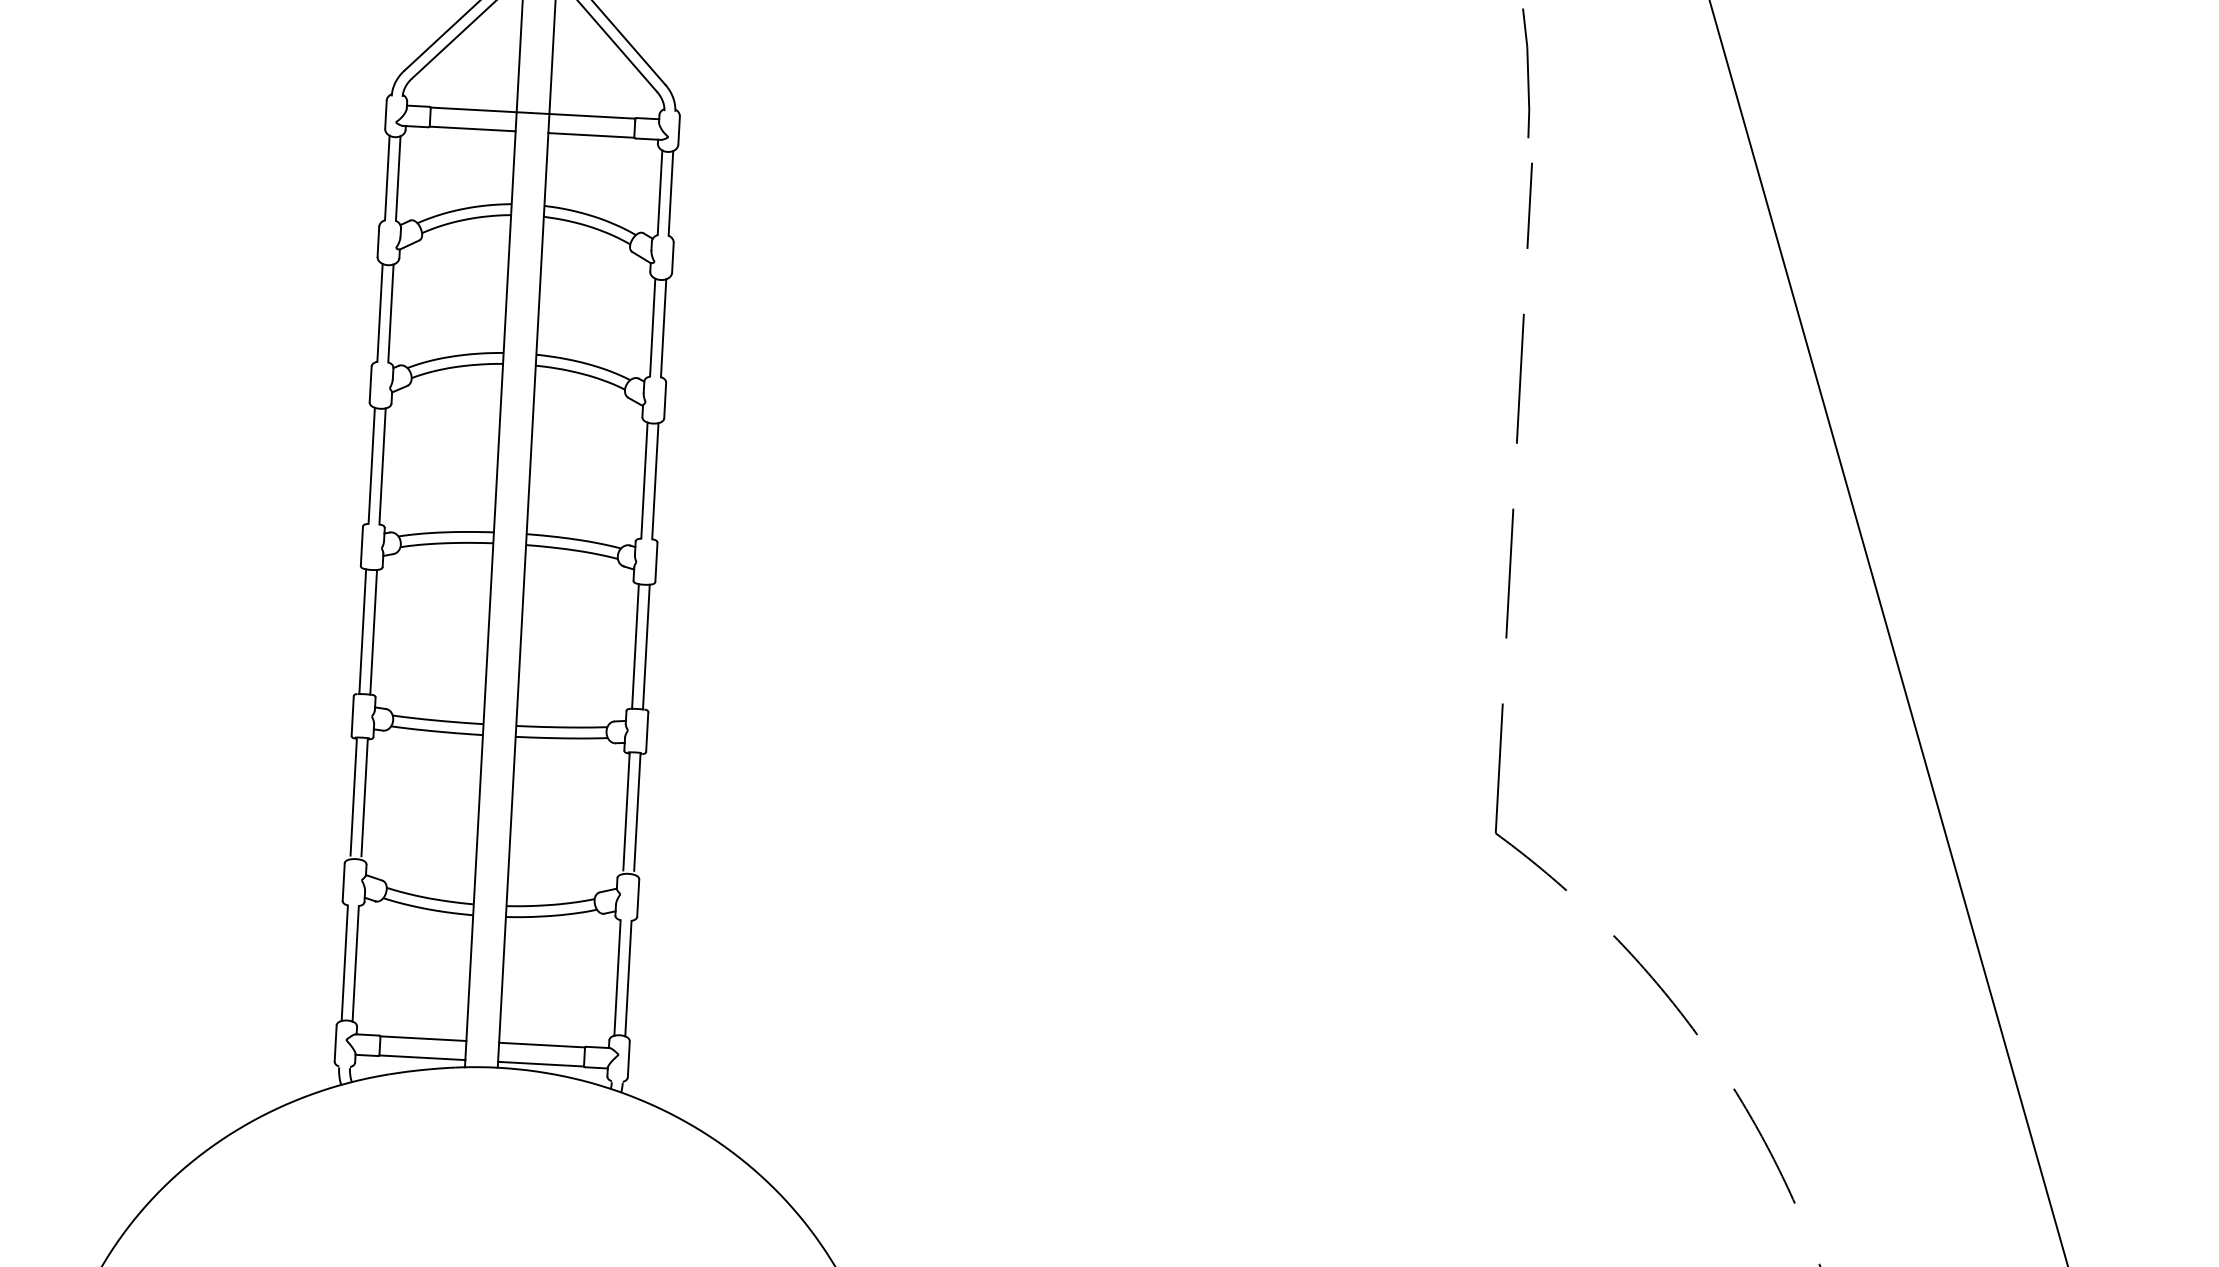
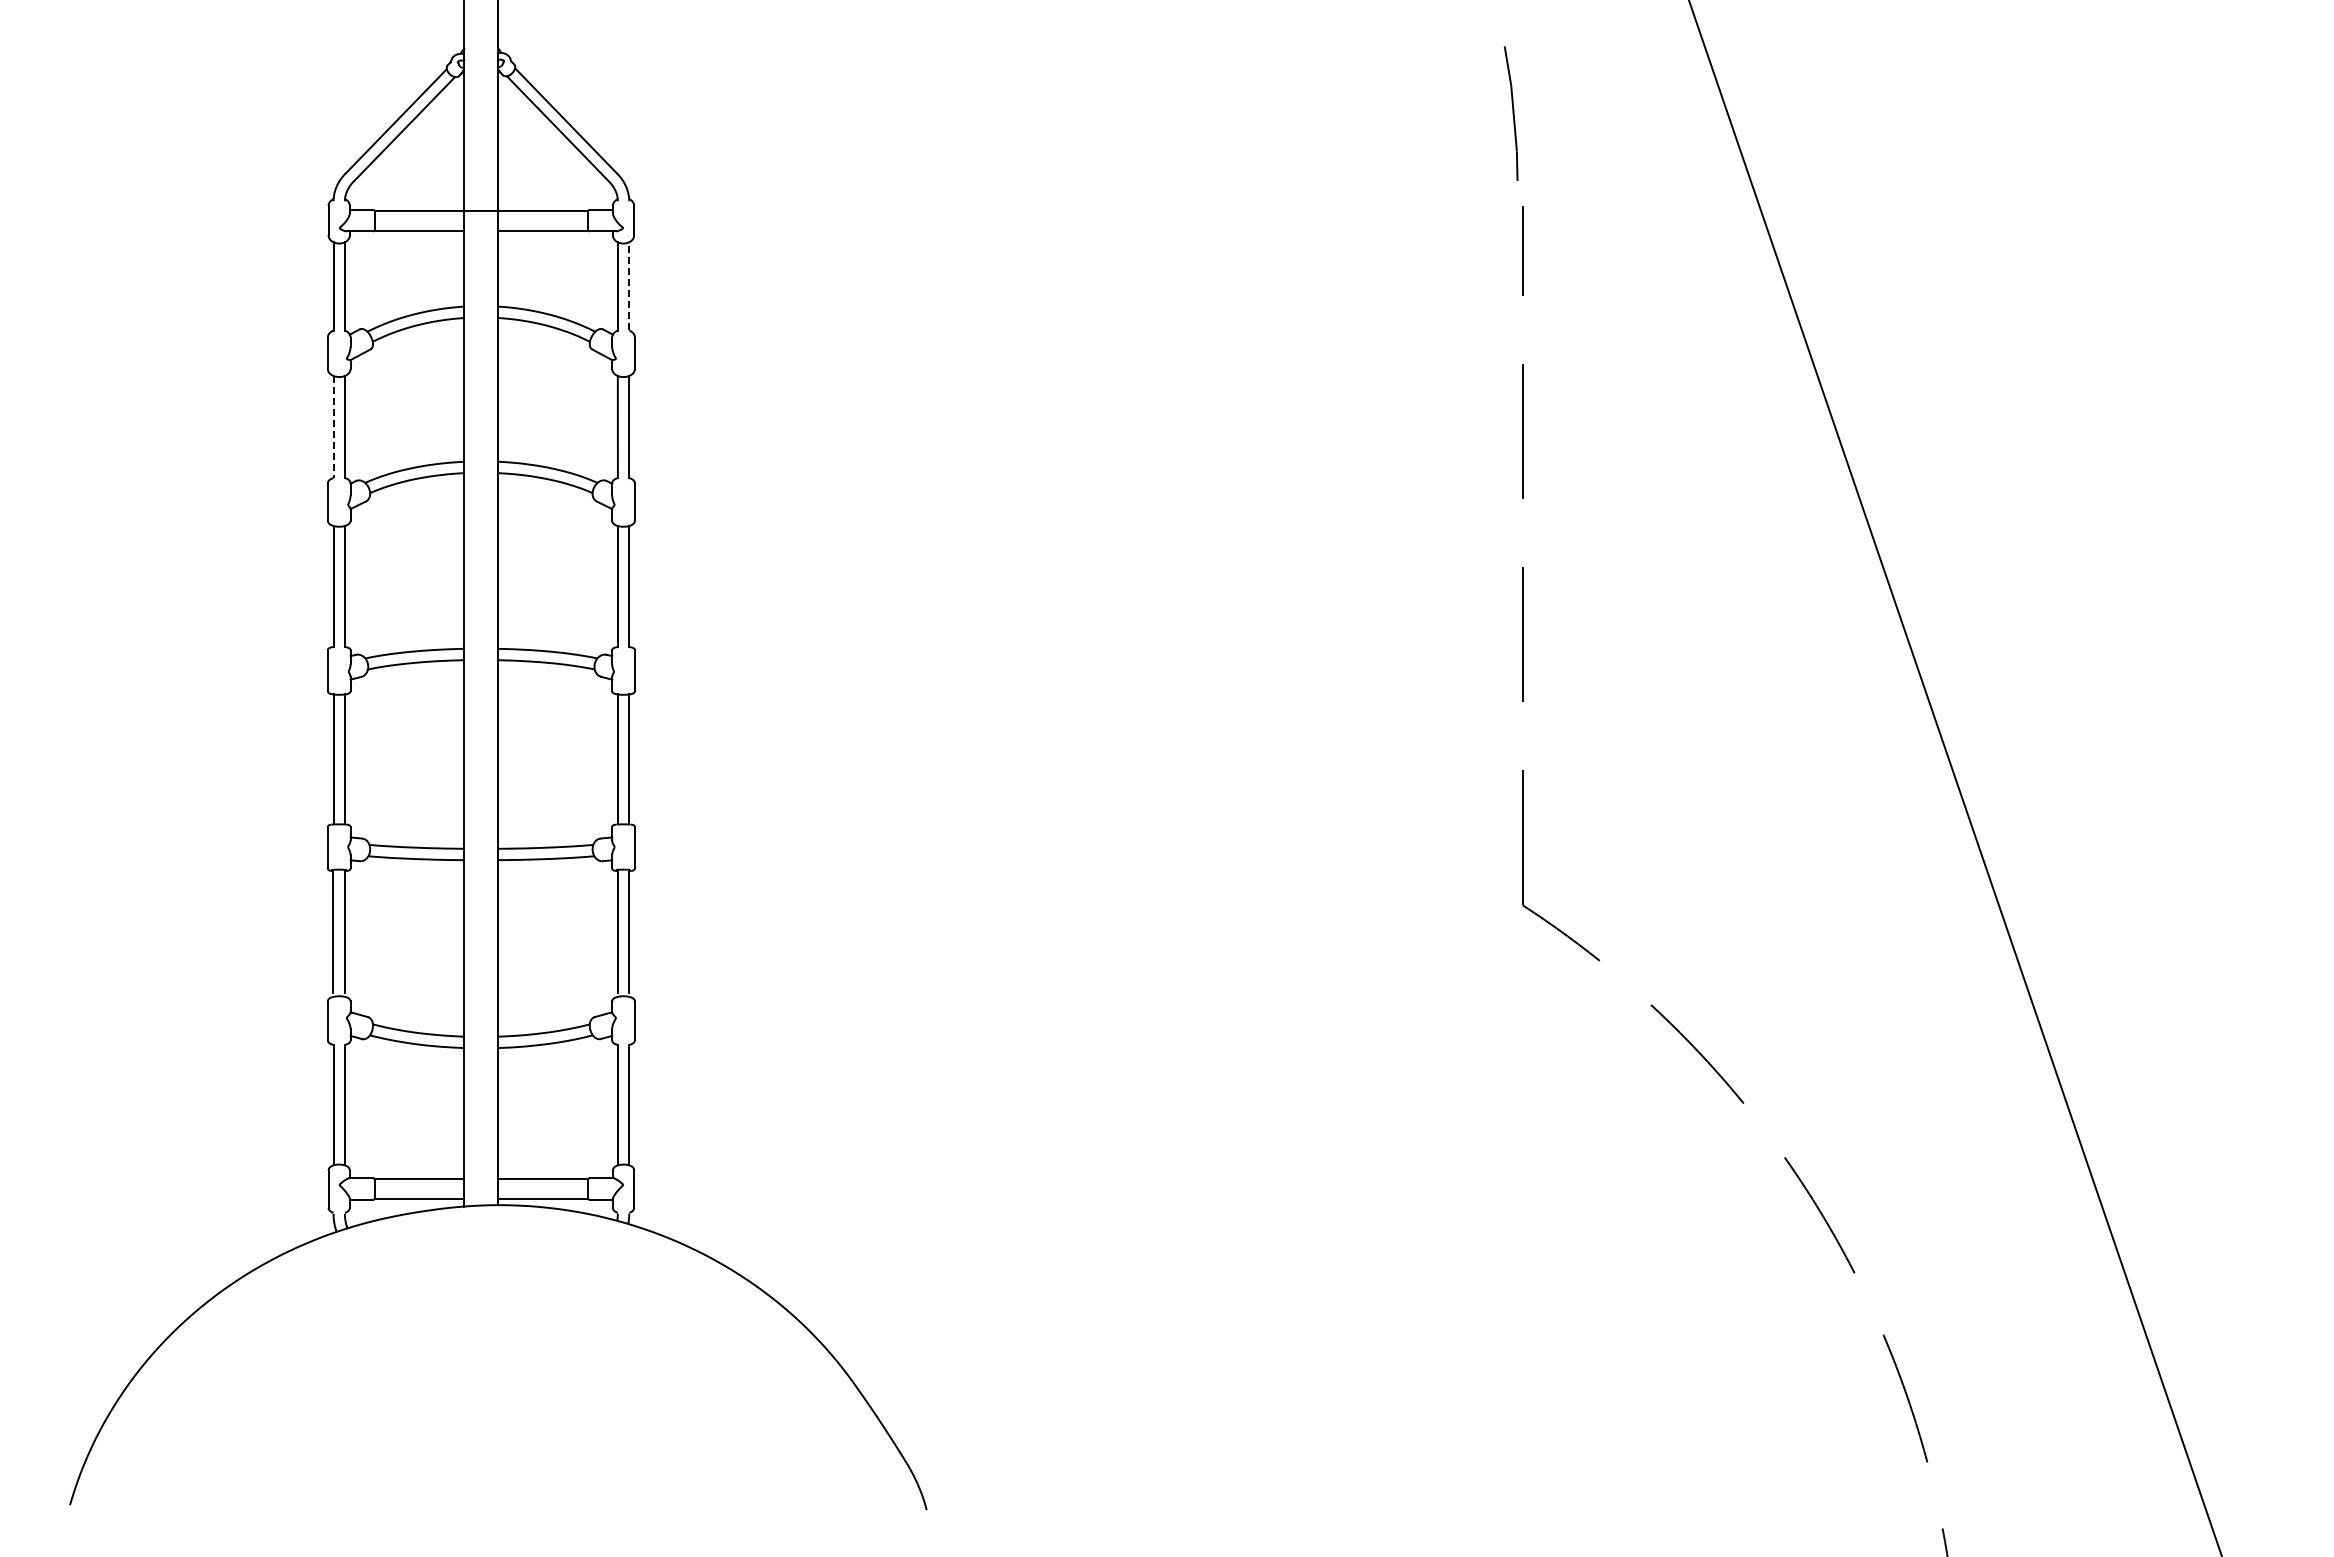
line: (671, 192) -> (629, 285), solid -> dashed
line: (379, 313) -> (333, 427), solid -> dashed

